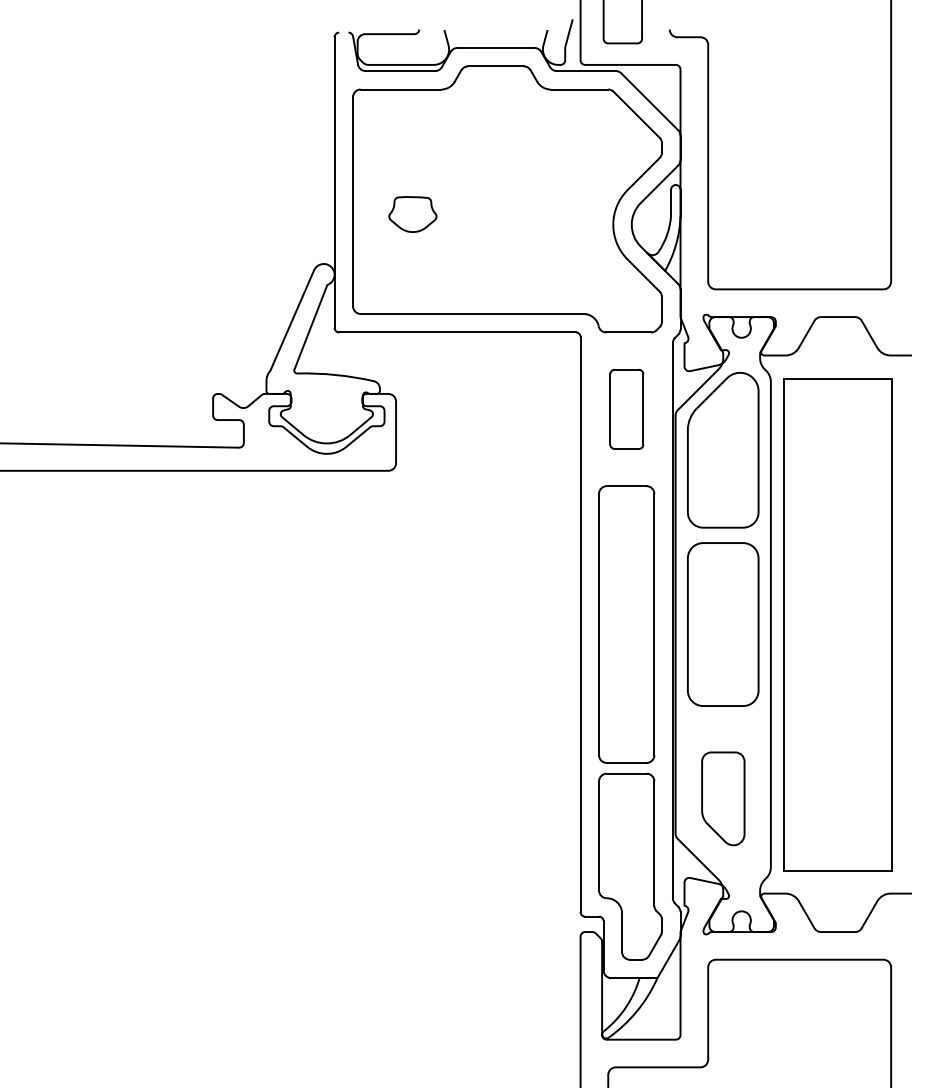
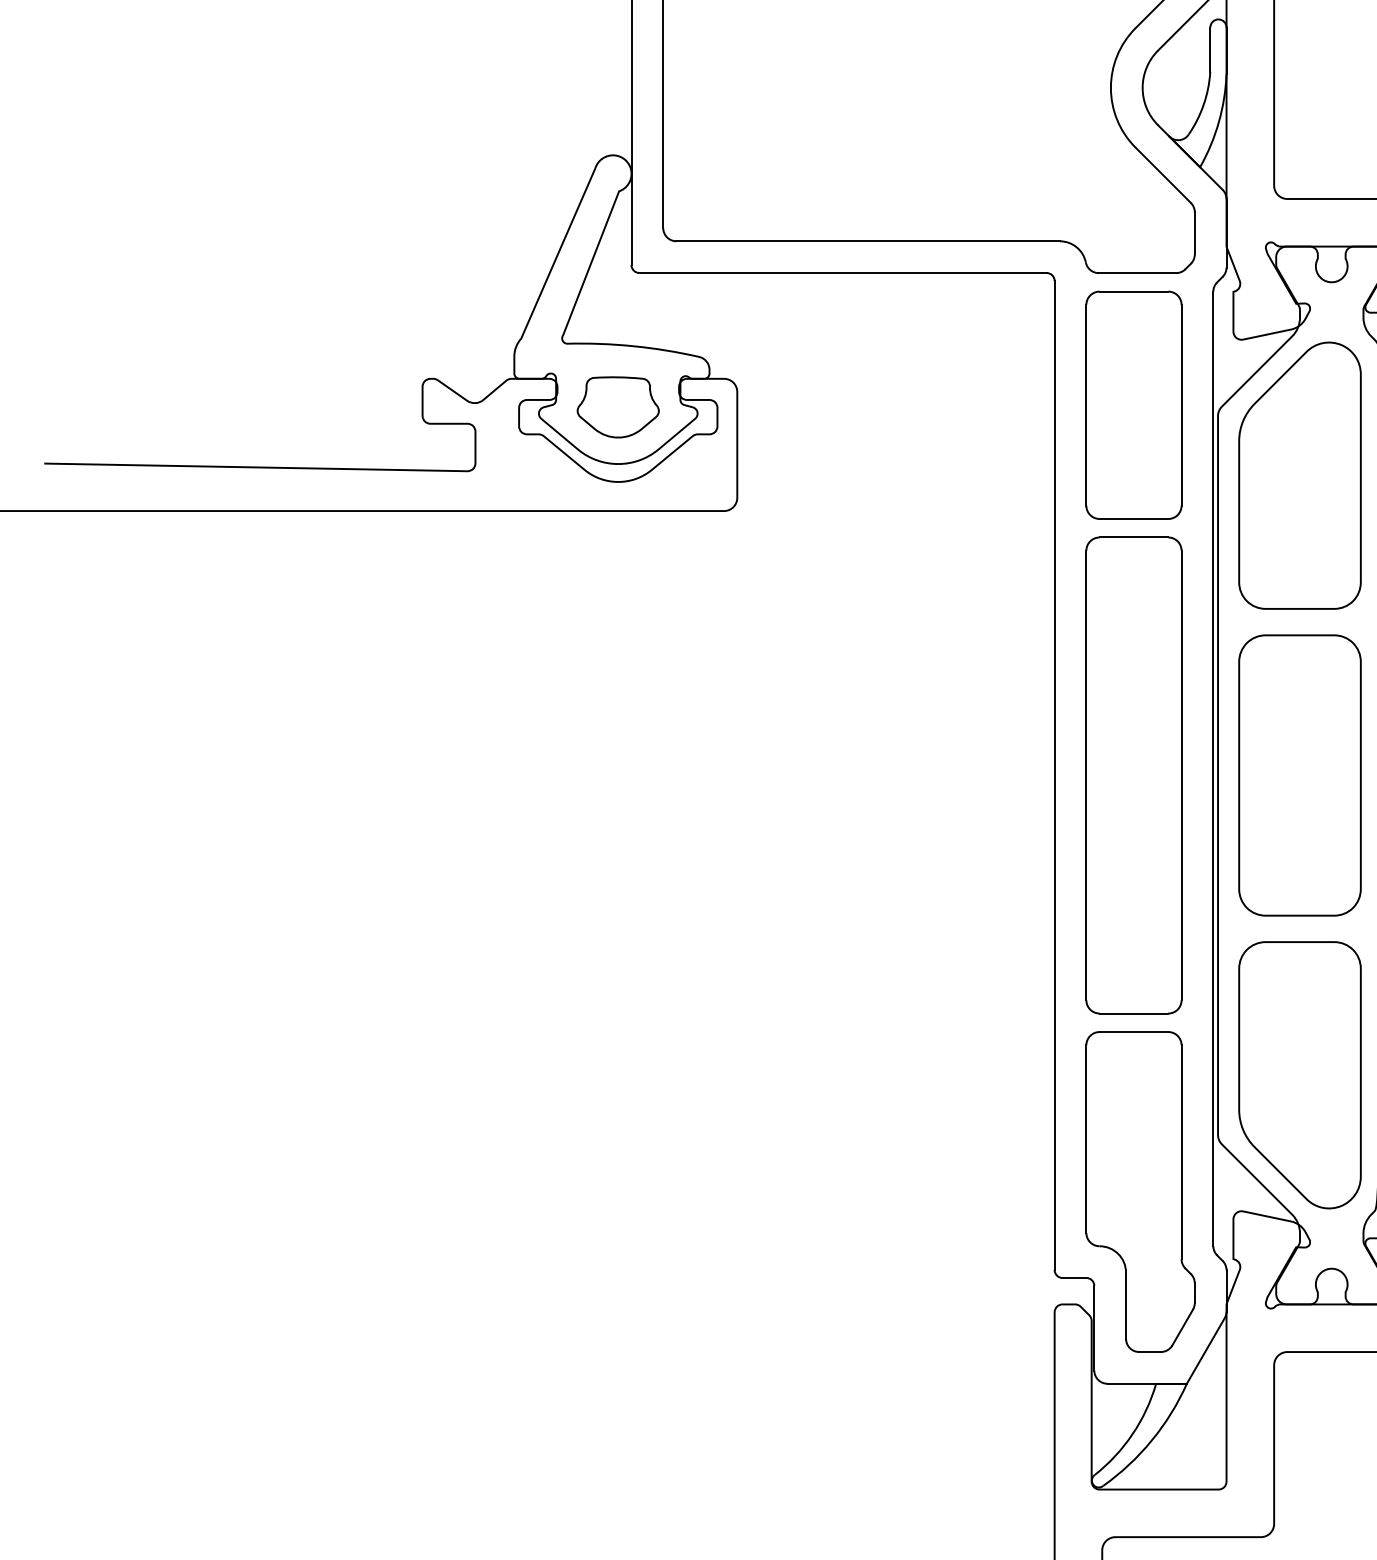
part: (412, 214) -> (617, 407), moved
part: (626, 409) -> (1133, 405), size x1.67
part: (723, 798) -> (1300, 1074), size x1.67

